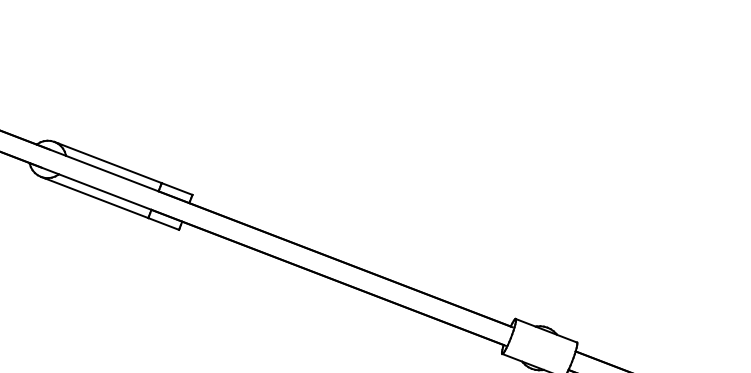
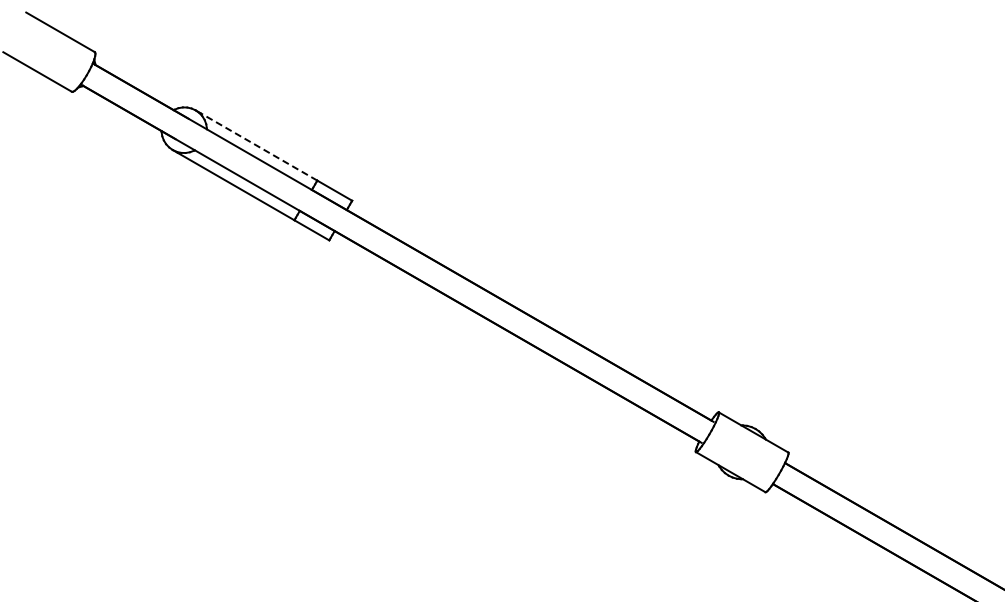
line: (109, 163) -> (258, 146), solid -> dashed

